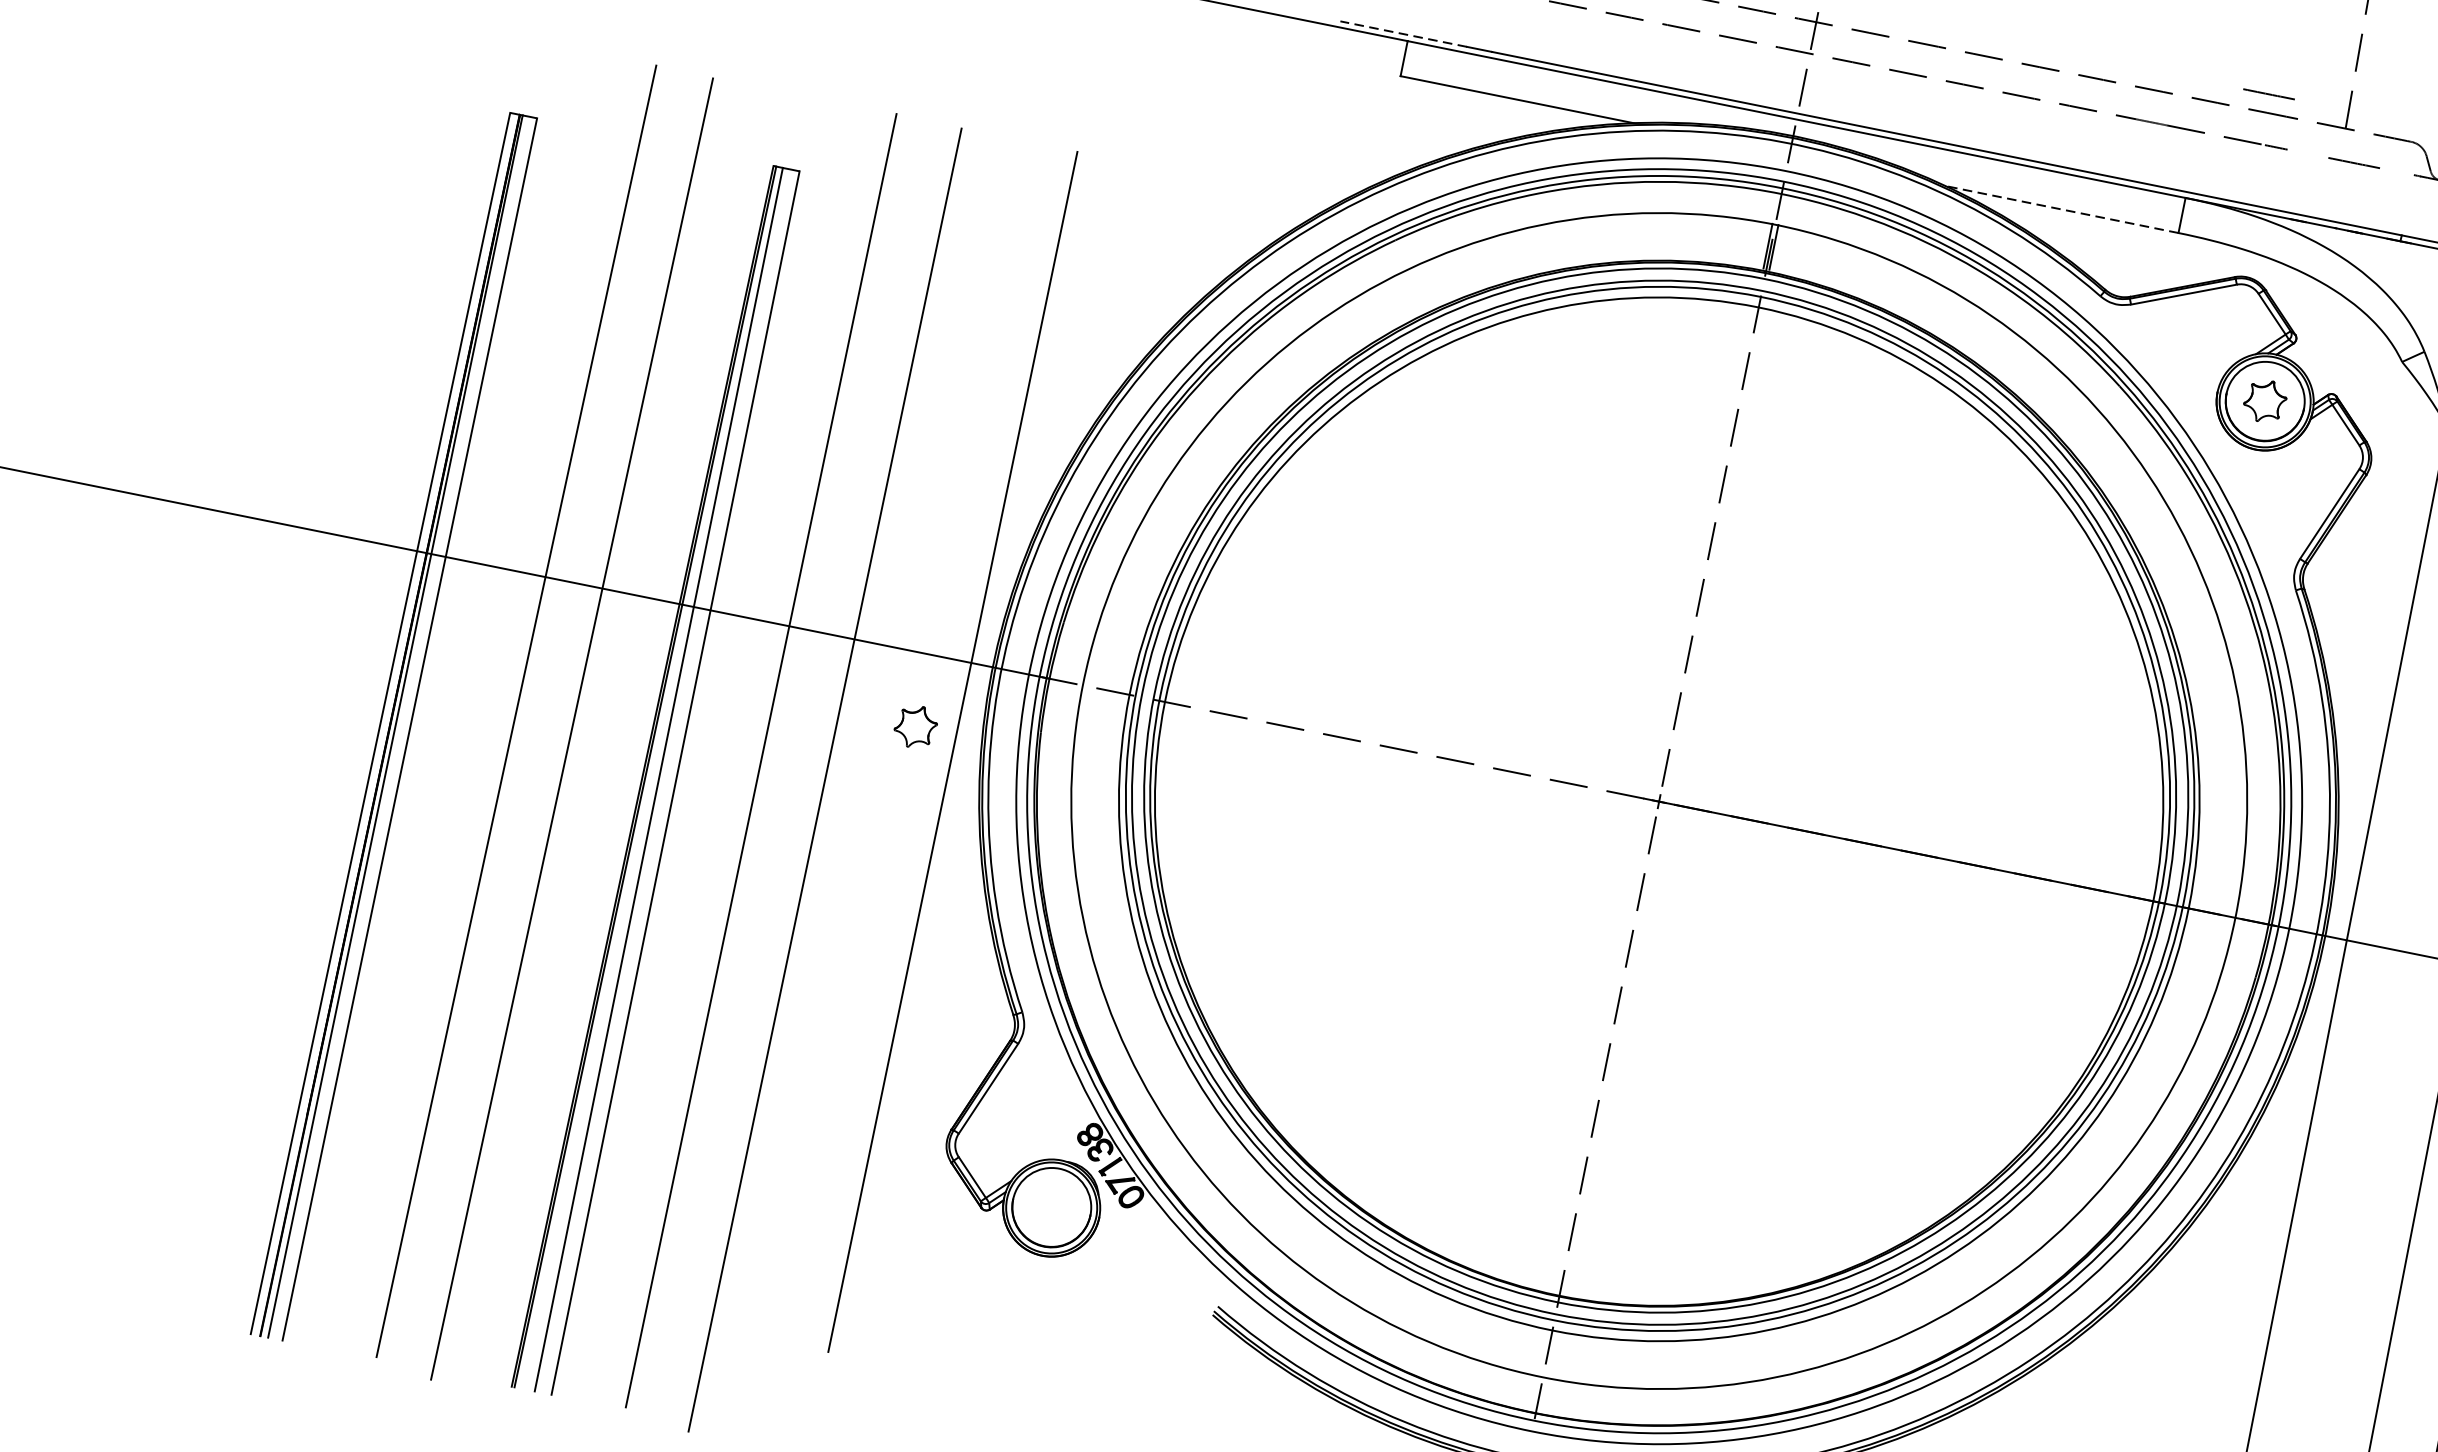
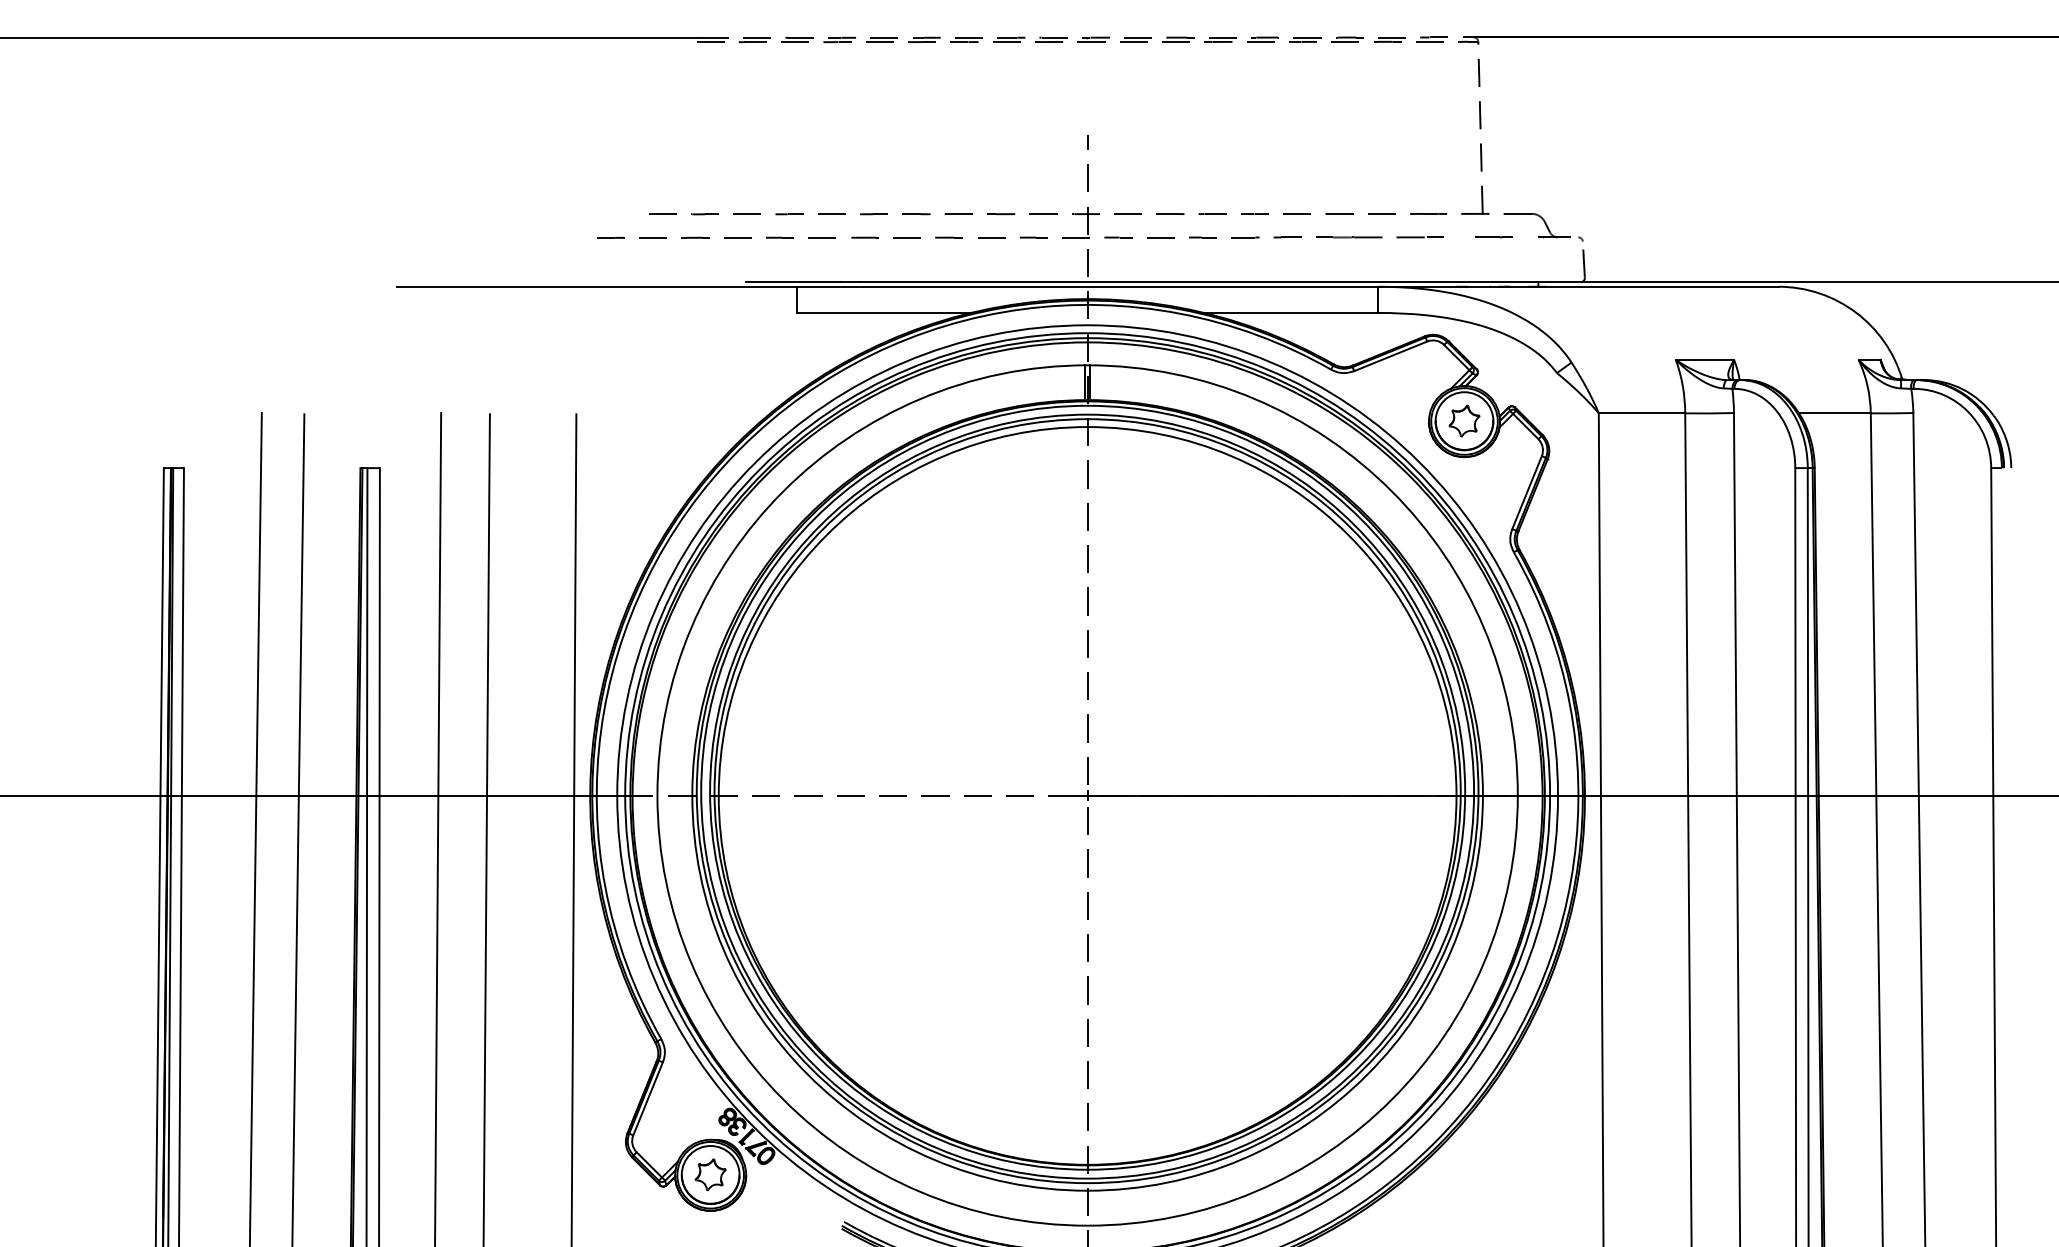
line: (1402, 34) -> (792, 282), dashed -> solid
line: (2268, 94) -> (1422, 200), removed
line: (2061, 208) -> (1290, 312), dashed -> solid
part: (915, 726) -> (710, 1174), moved

